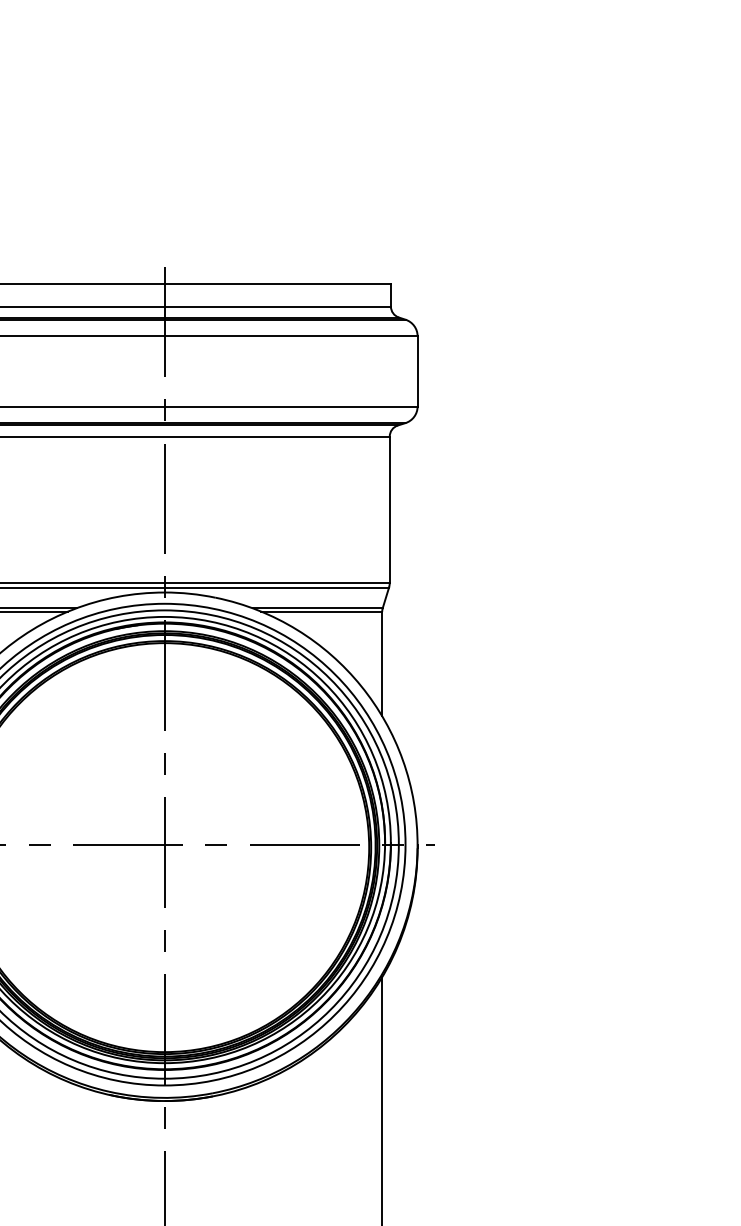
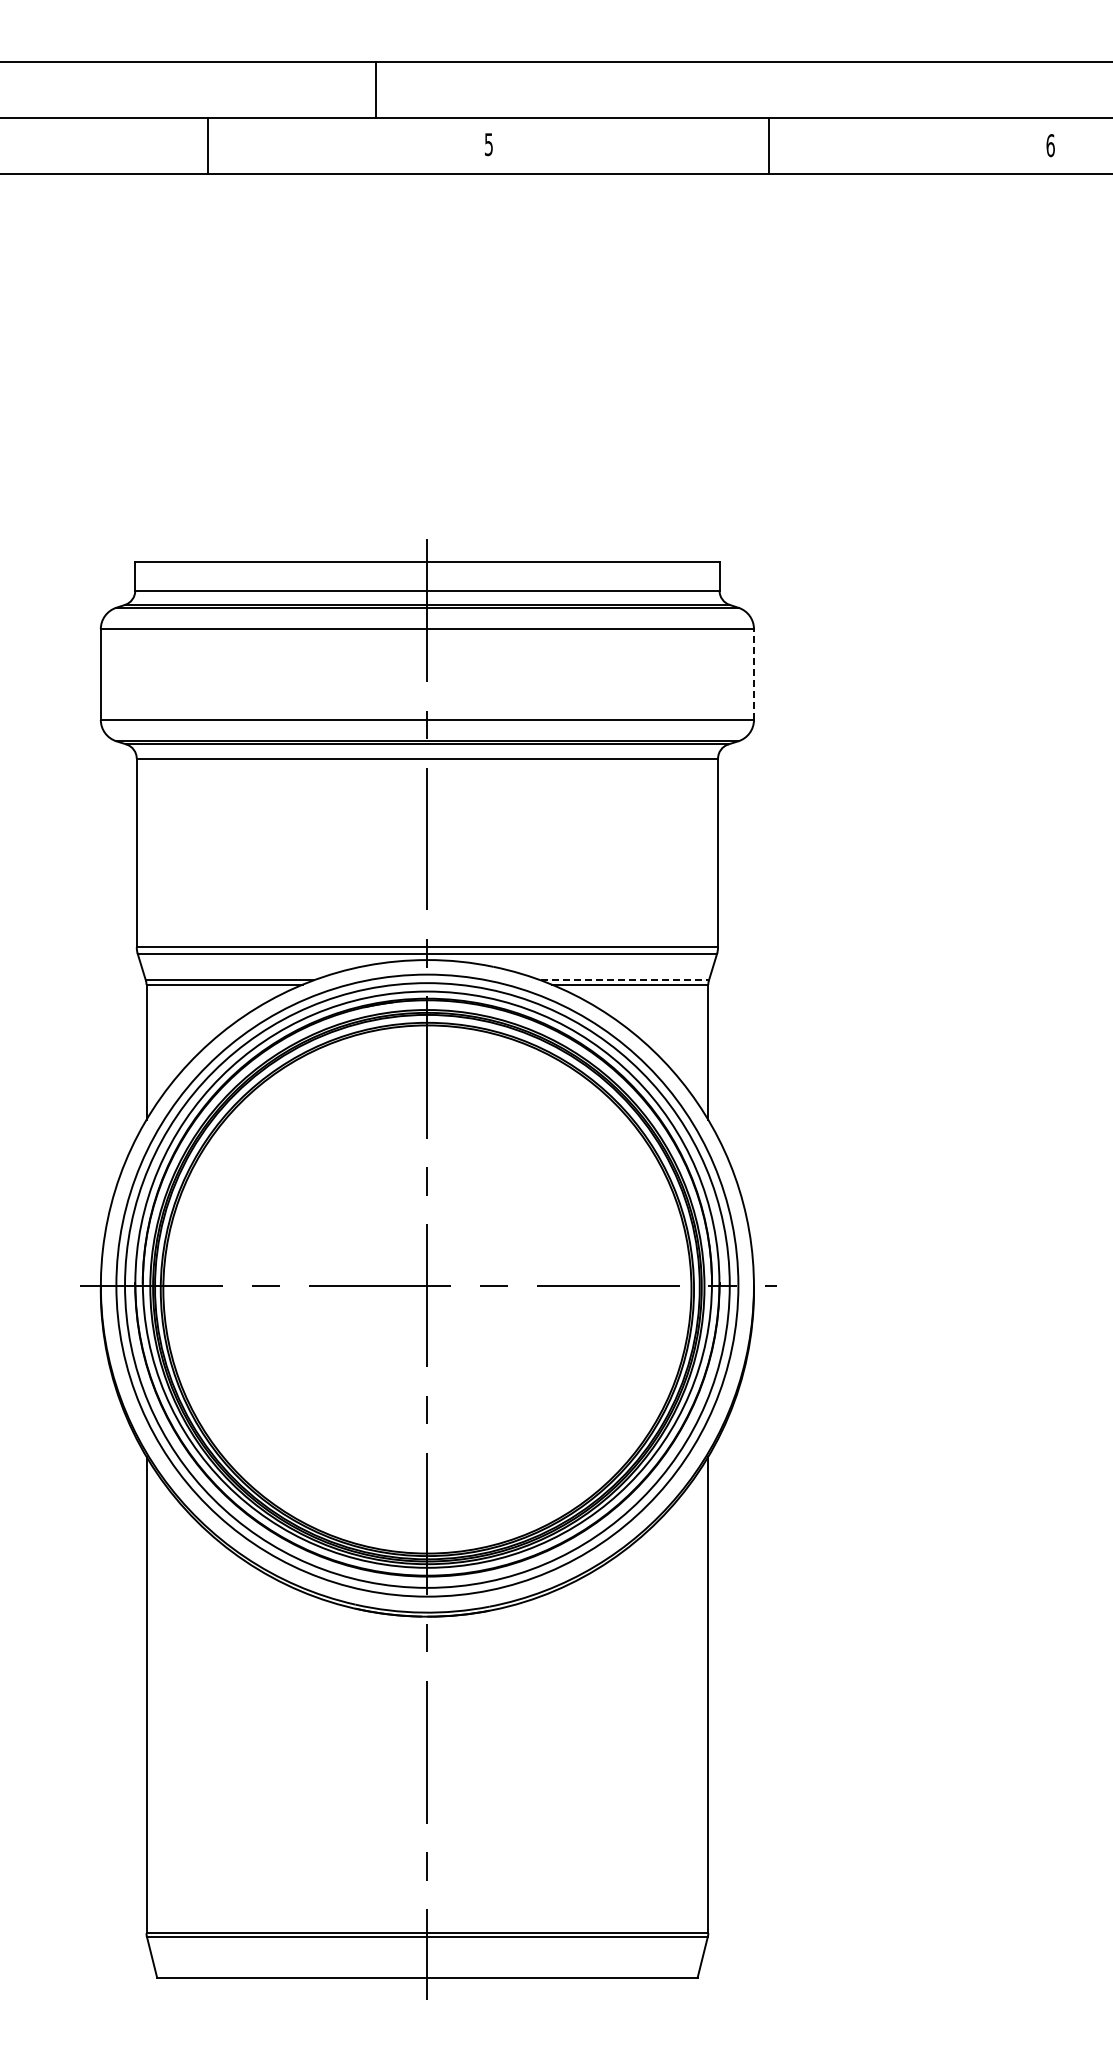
line: (418, 371) -> (754, 674), solid -> dashed
line: (318, 608) -> (625, 980), solid -> dashed

